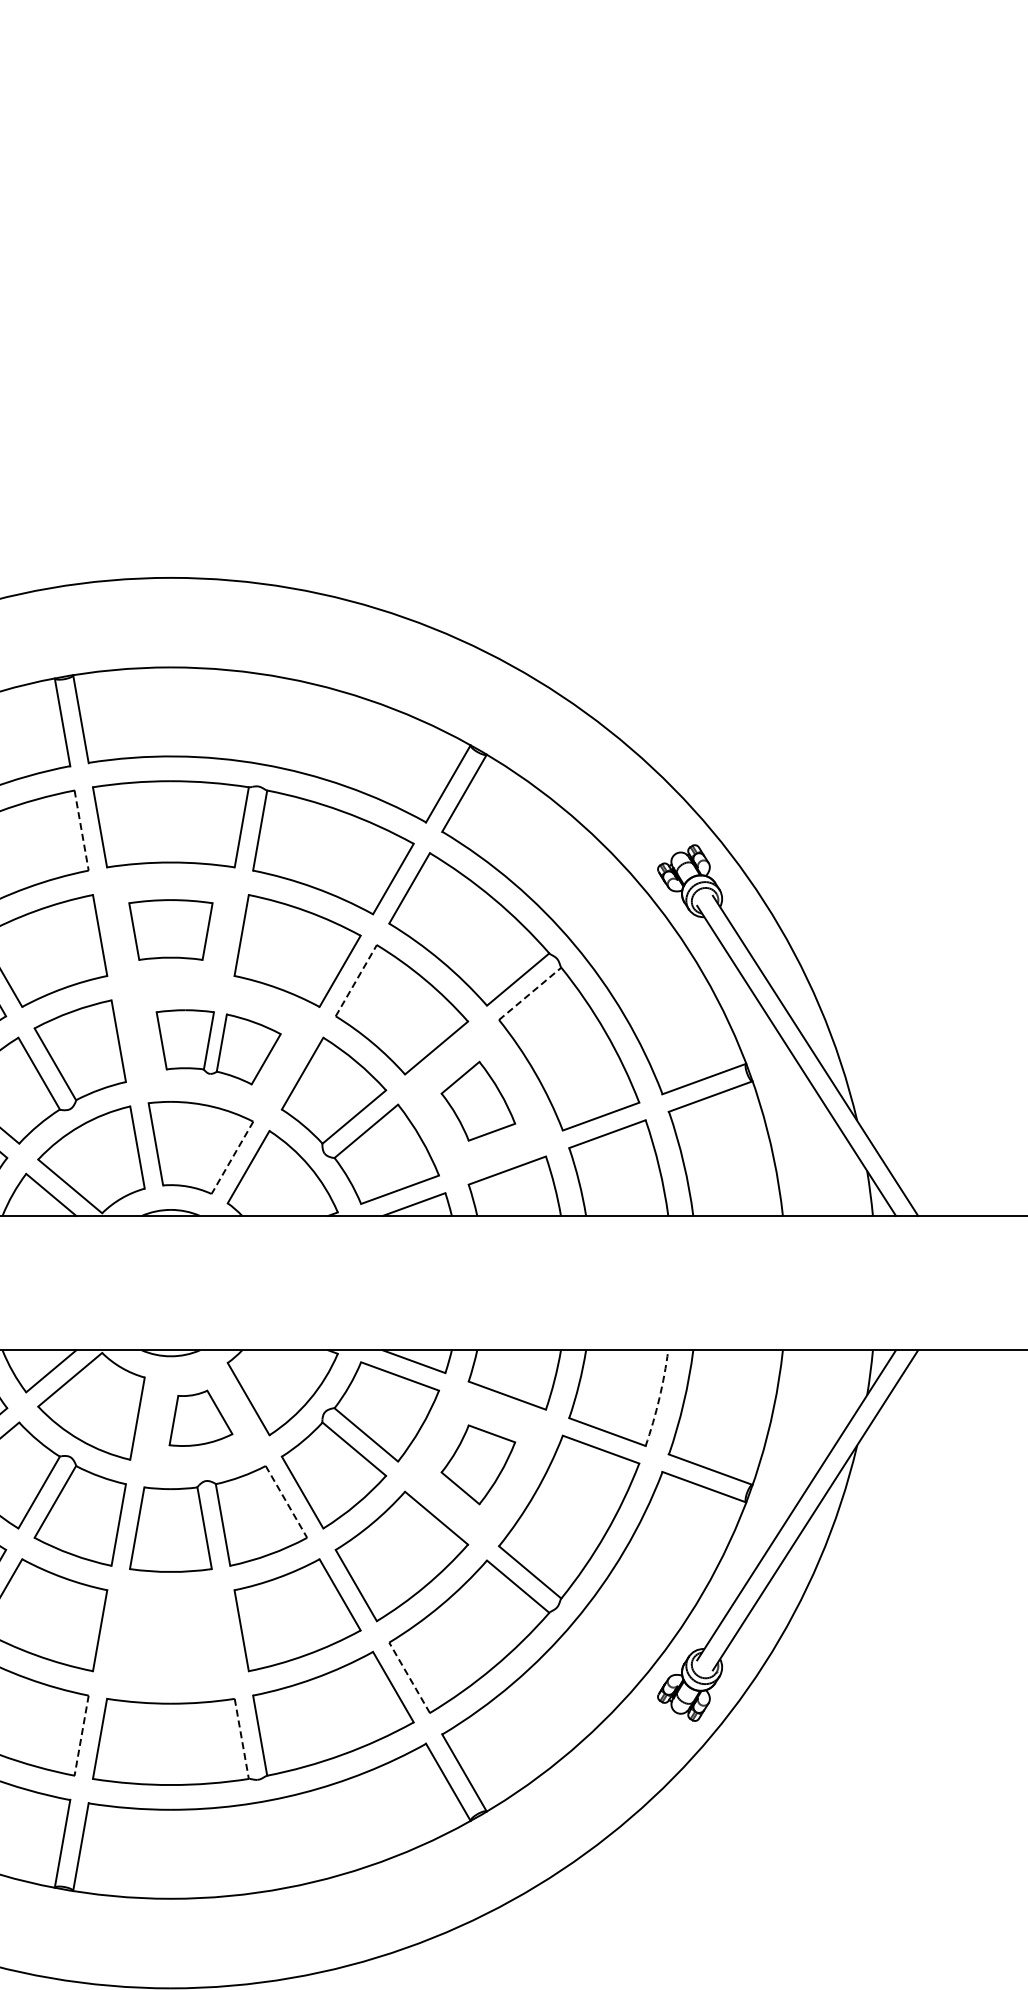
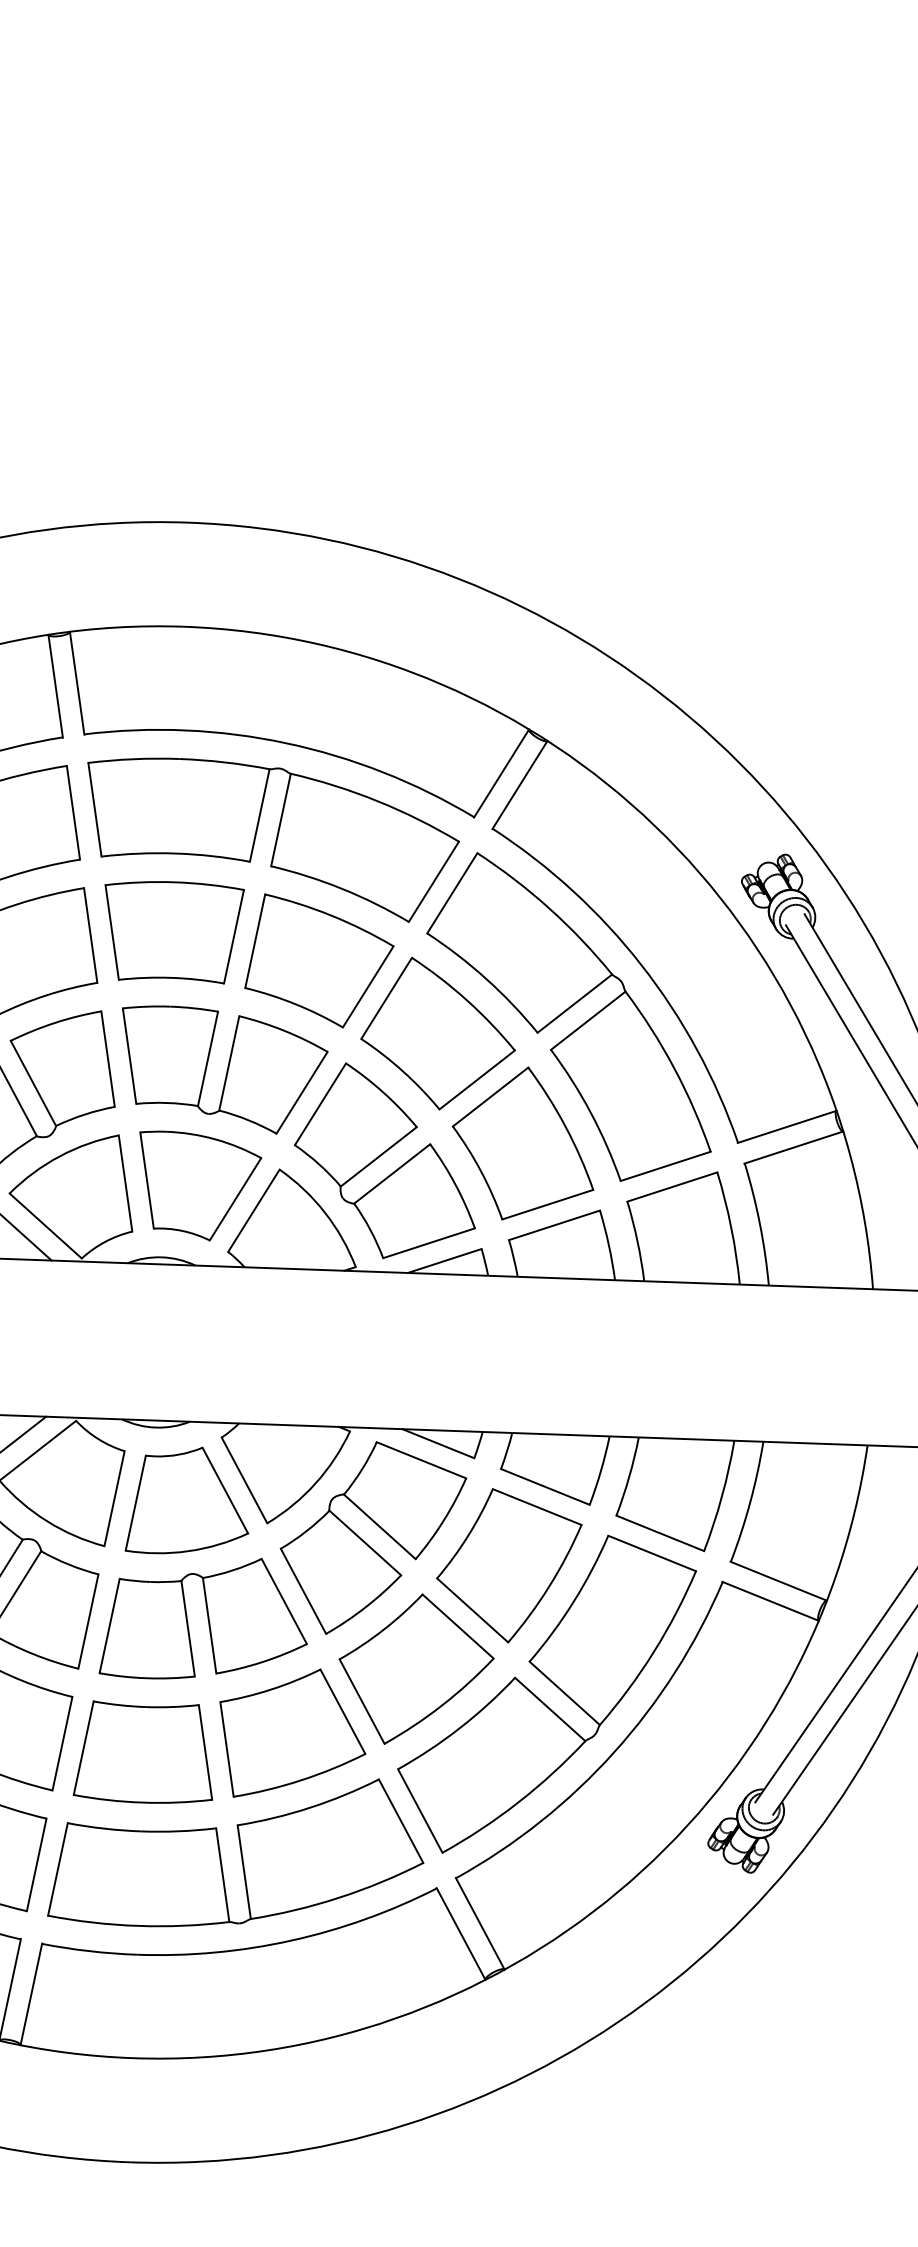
line: (81, 830) -> (73, 812), dashed -> solid
part: (170, 929) -> (172, 931), size x1.43
line: (356, 980) -> (386, 998), dashed -> solid
line: (530, 993) -> (588, 1020), dashed -> solid
part: (218, 1047) -> (223, 1070), size x1.43
part: (478, 1100) -> (523, 1142), size x1.67
line: (232, 1157) -> (235, 1198), dashed -> solid
arc: (659, 1398) -> (722, 1496), dashed -> solid
part: (200, 1418) -> (187, 1501), size x1.67
part: (478, 1464) -> (509, 1565), size x1.67
line: (286, 1502) -> (284, 1602), dashed -> solid
part: (170, 1635) -> (144, 1752), added
line: (409, 1677) -> (420, 1810), dashed -> solid
line: (81, 1735) -> (36, 1864), dashed -> solid
line: (241, 1738) -> (222, 1874), dashed -> solid

